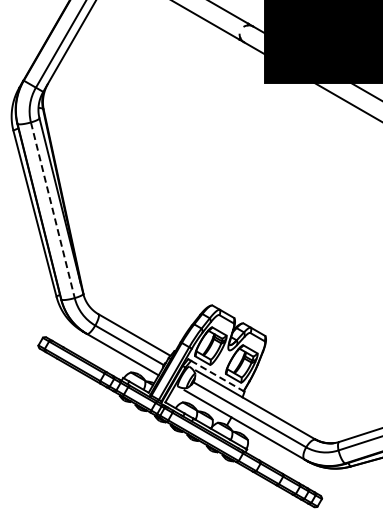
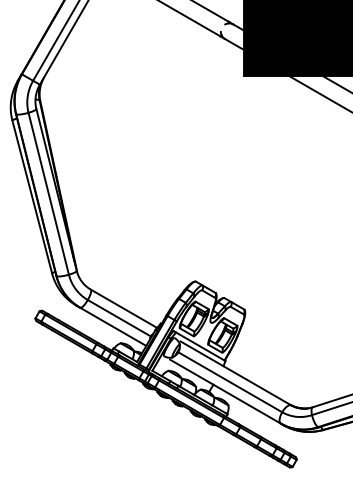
line: (52, 210) -> (48, 193), dashed -> solid
line: (217, 376) -> (200, 346), dashed -> solid

